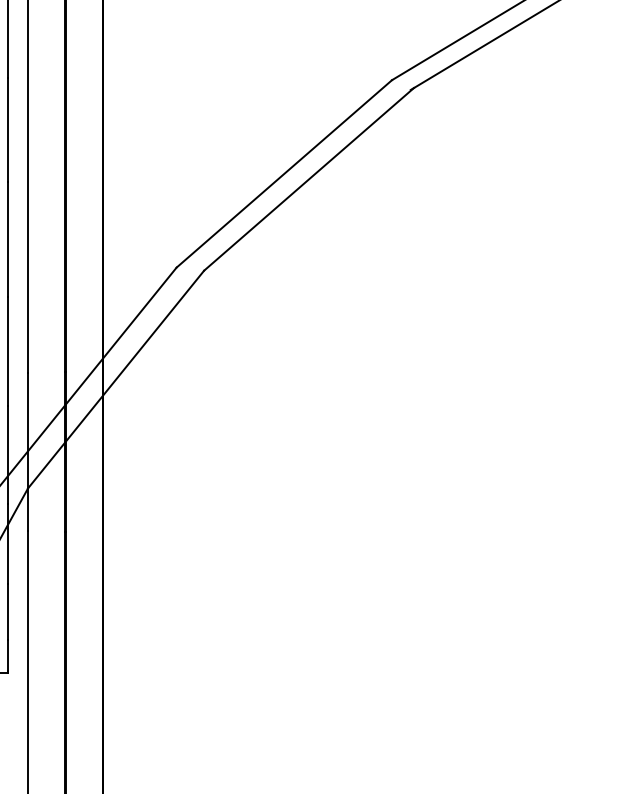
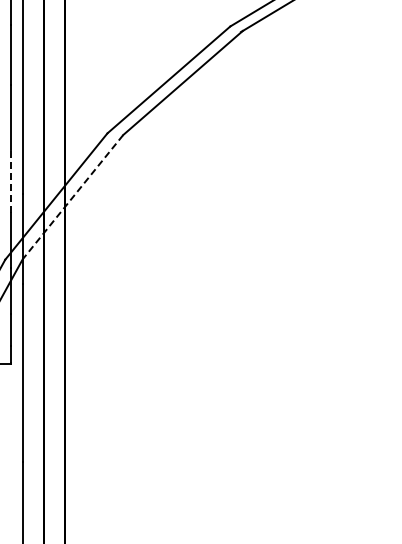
line: (8, 350) -> (11, 180), solid -> dashed
line: (115, 380) -> (72, 197), solid -> dashed

